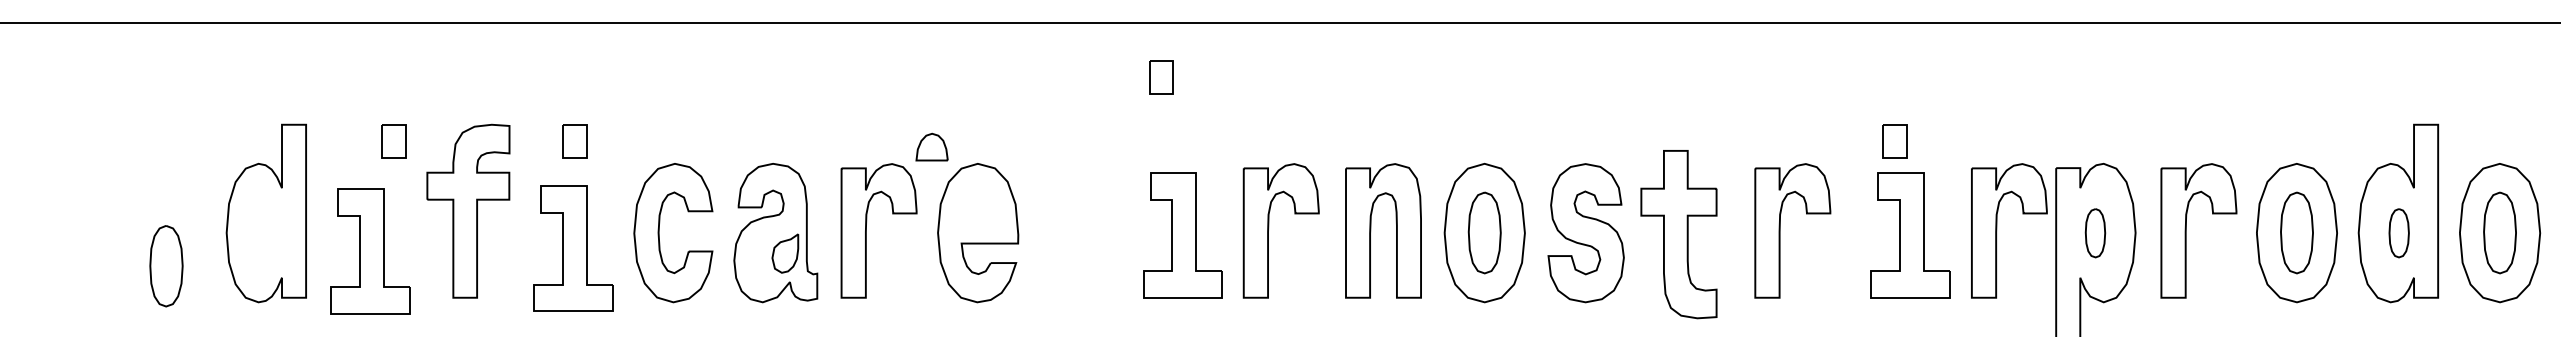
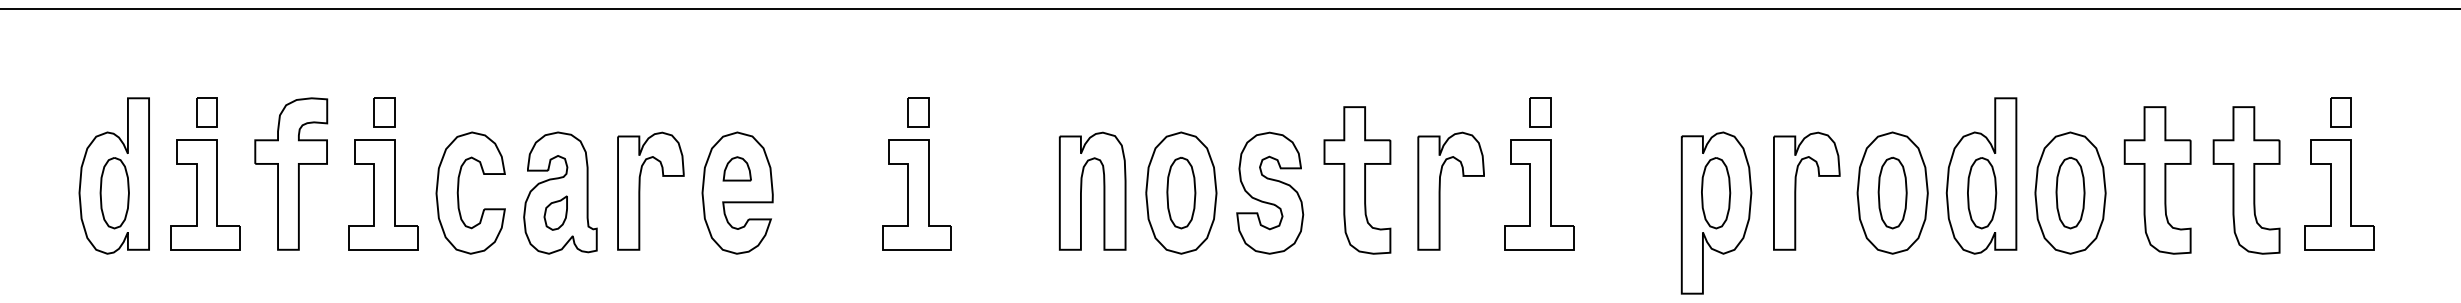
part: (1161, 77) -> (918, 112), moved
part: (393, 140) -> (206, 112), moved
part: (931, 146) -> (736, 168), moved
part: (1269, 230) -> (992, 190), removed
part: (1997, 230) -> (1630, 190), removed
part: (2095, 233) -> (1716, 193), size x1.67
part: (2399, 233) -> (1982, 193), size x1.67
part: (1679, 234) -> (1357, 180), moved
part: (1910, 234) -> (1539, 194), moved
part: (573, 248) -> (383, 194), moved
part: (370, 250) -> (205, 194), moved
part: (785, 252) -> (555, 212), moved
part: (166, 266) -> (114, 193), moved

